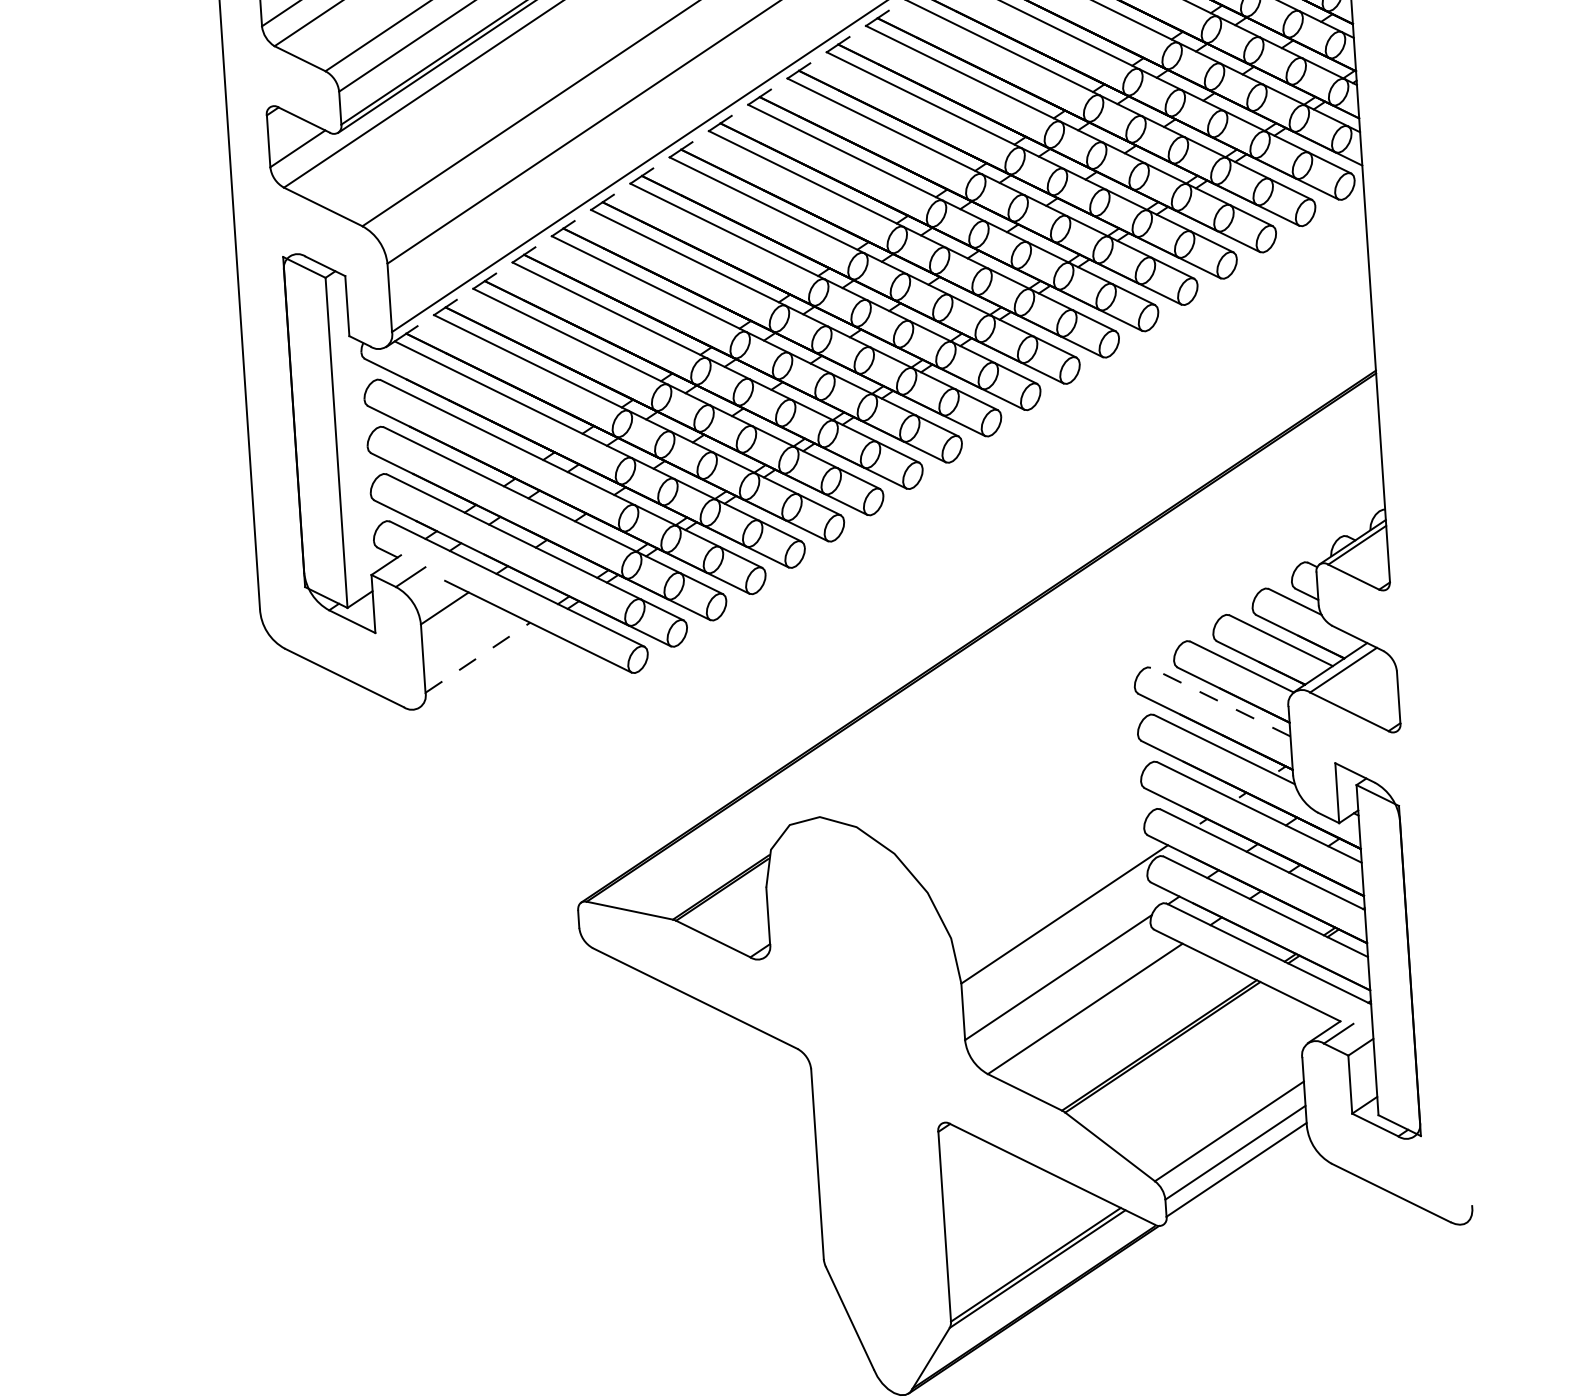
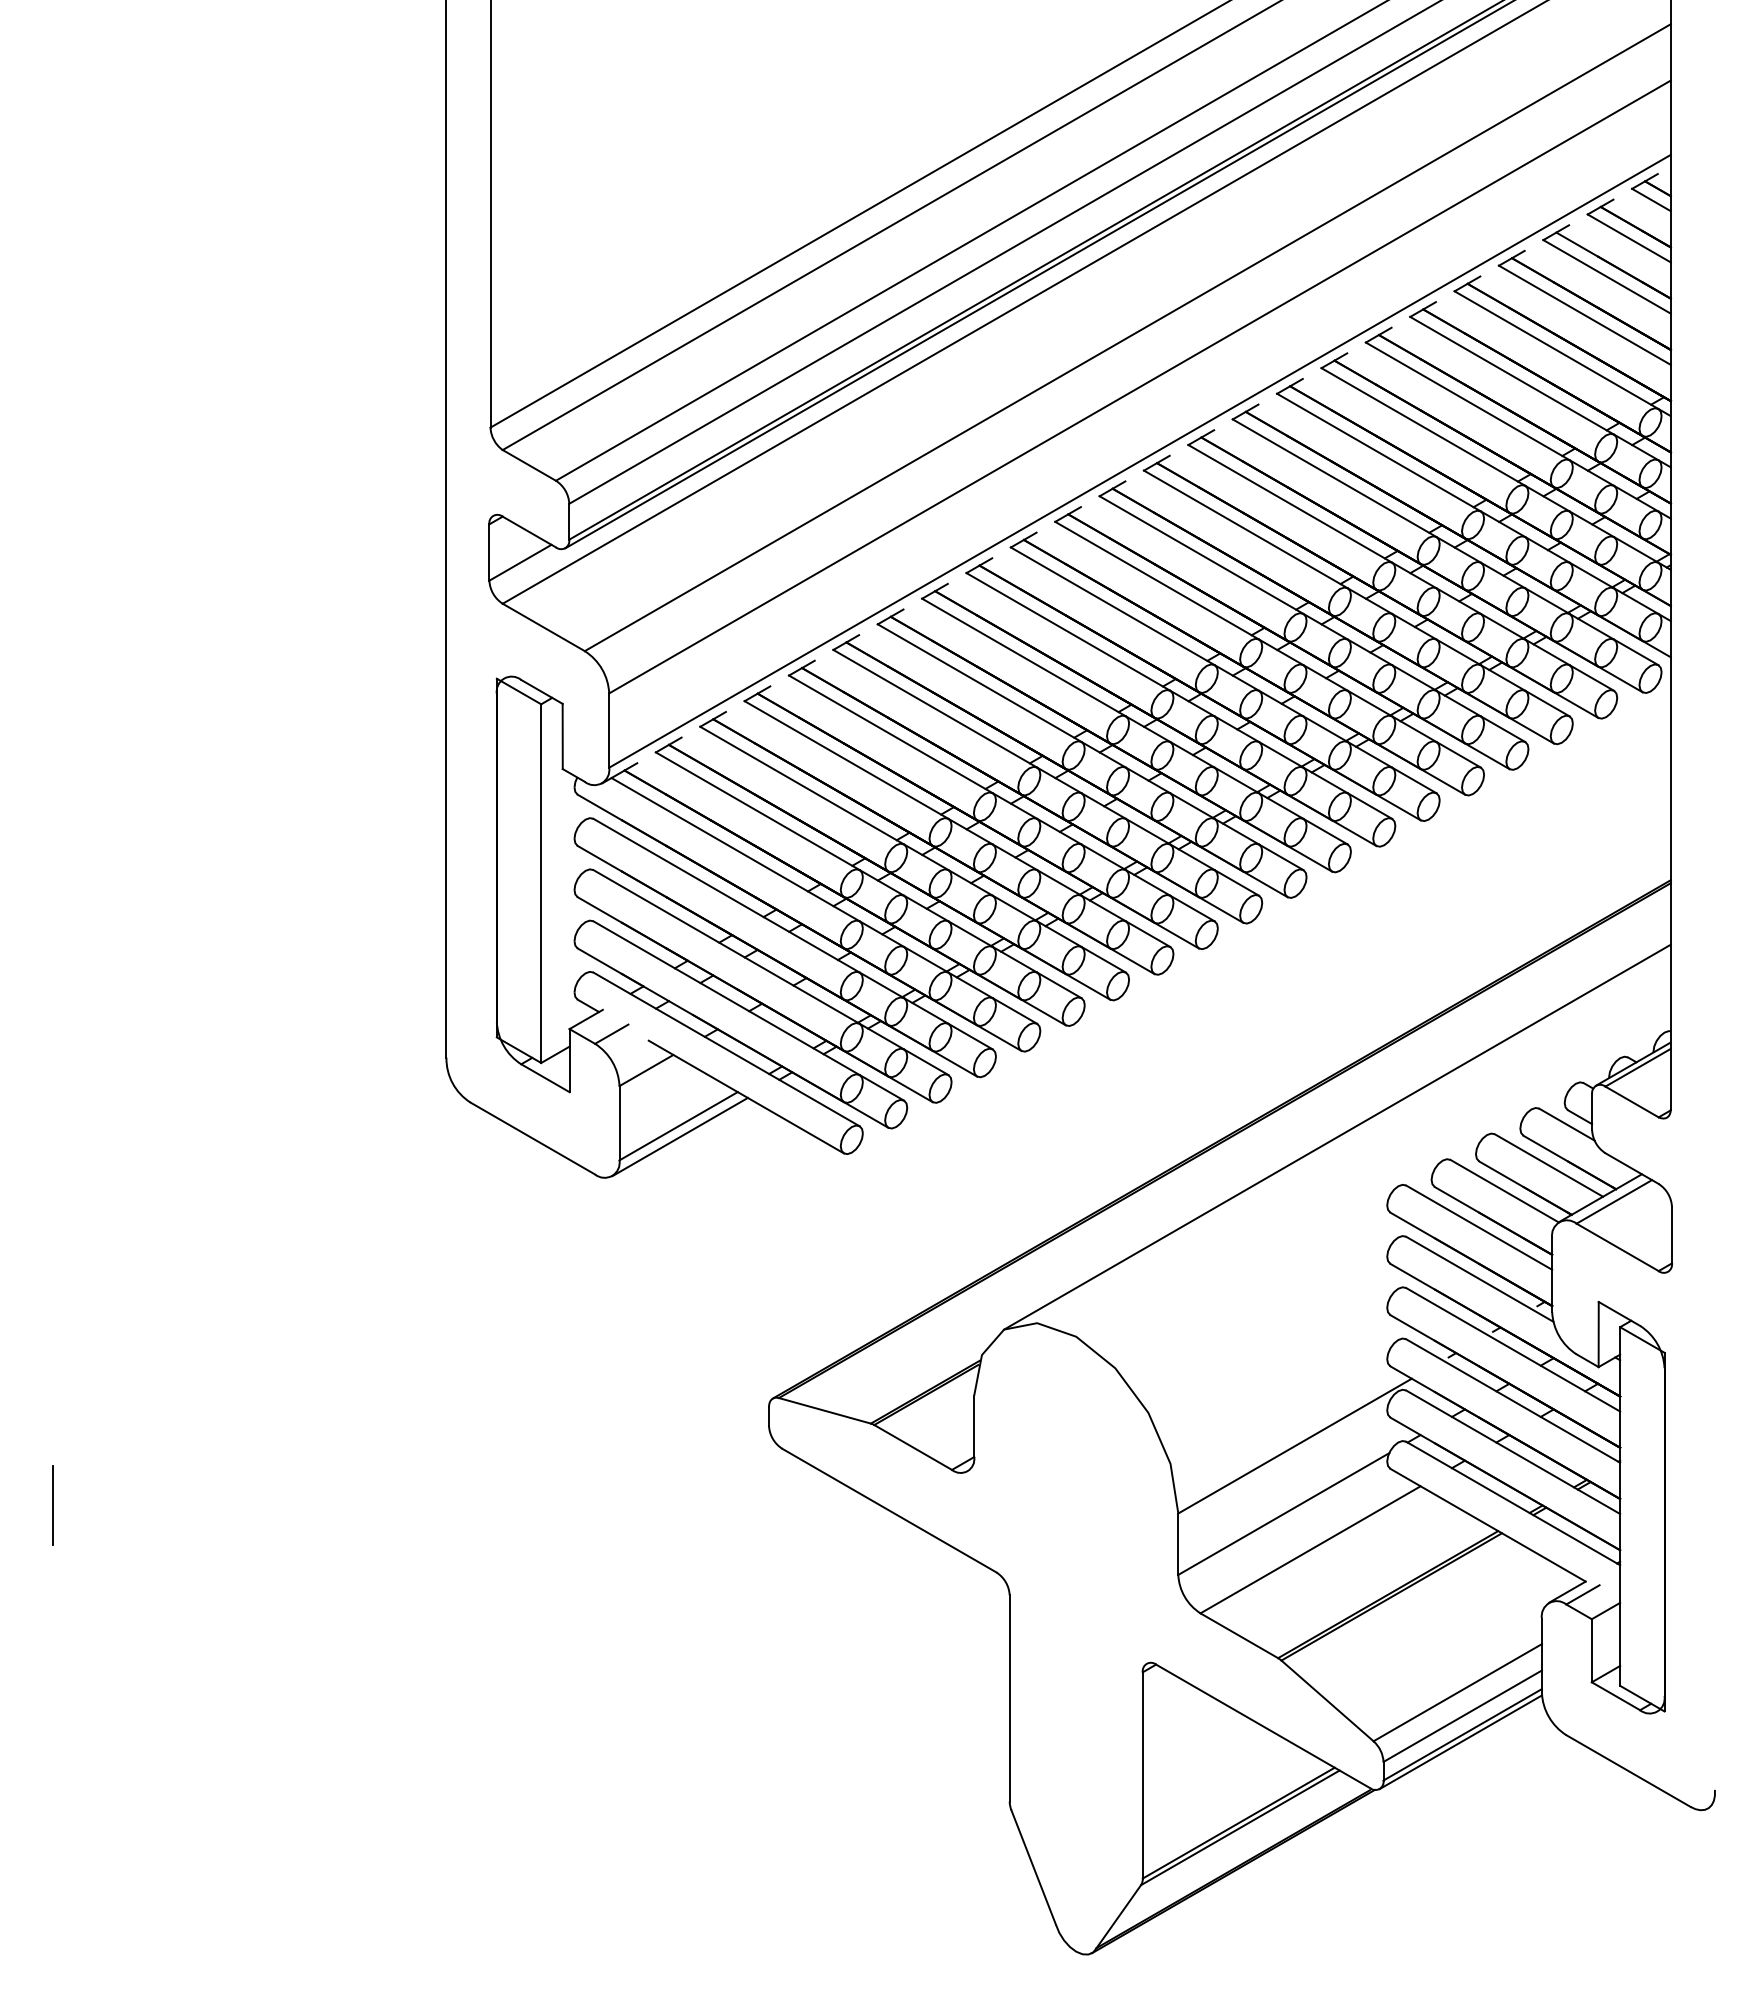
line: (1084, 626) -> (1337, 1136), added
line: (478, 657) -> (679, 1125), dashed -> solid
line: (479, 667) -> (679, 1136), added
line: (1220, 702) -> (1478, 1227), dashed -> solid
line: (1235, 1177) -> (1460, 1742), added

